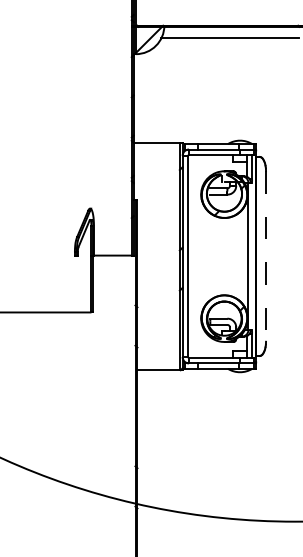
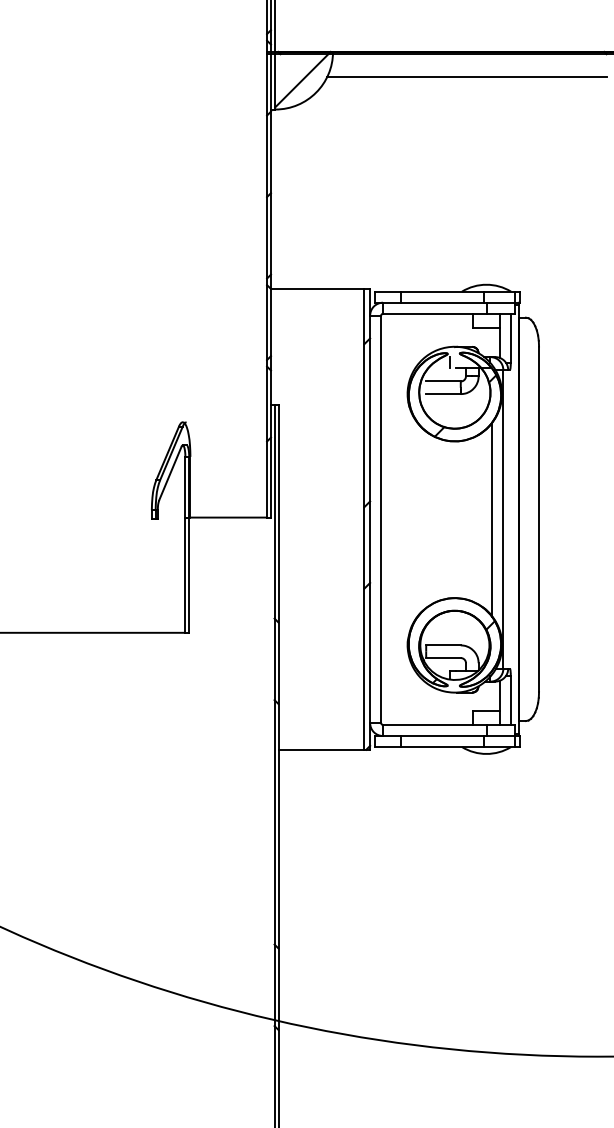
line: (242, 256) -> (491, 519), added
line: (266, 256) -> (539, 519), dashed -> solid

